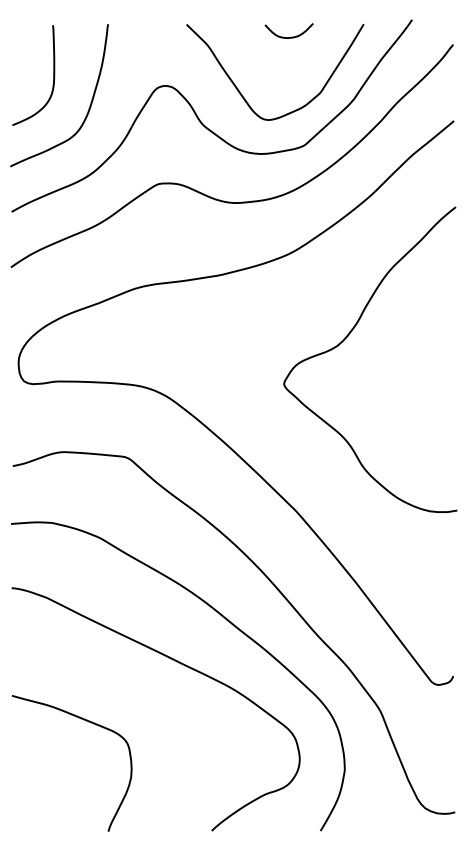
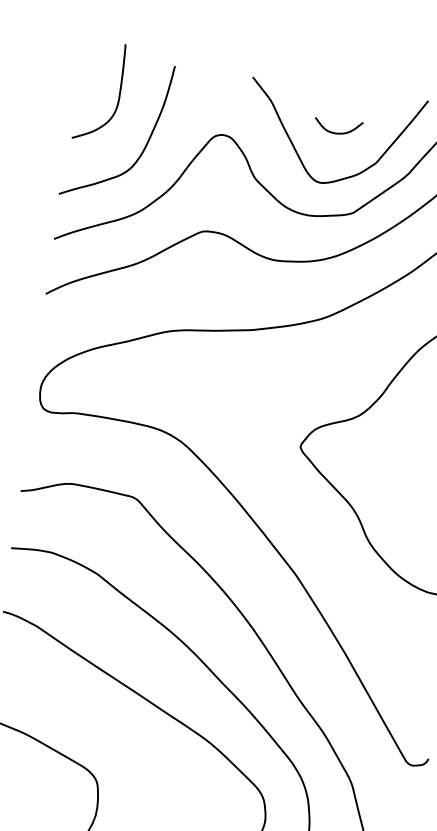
curve: (290, 36) -> (339, 132), moved
curve: (53, 75) -> (119, 94), moved

